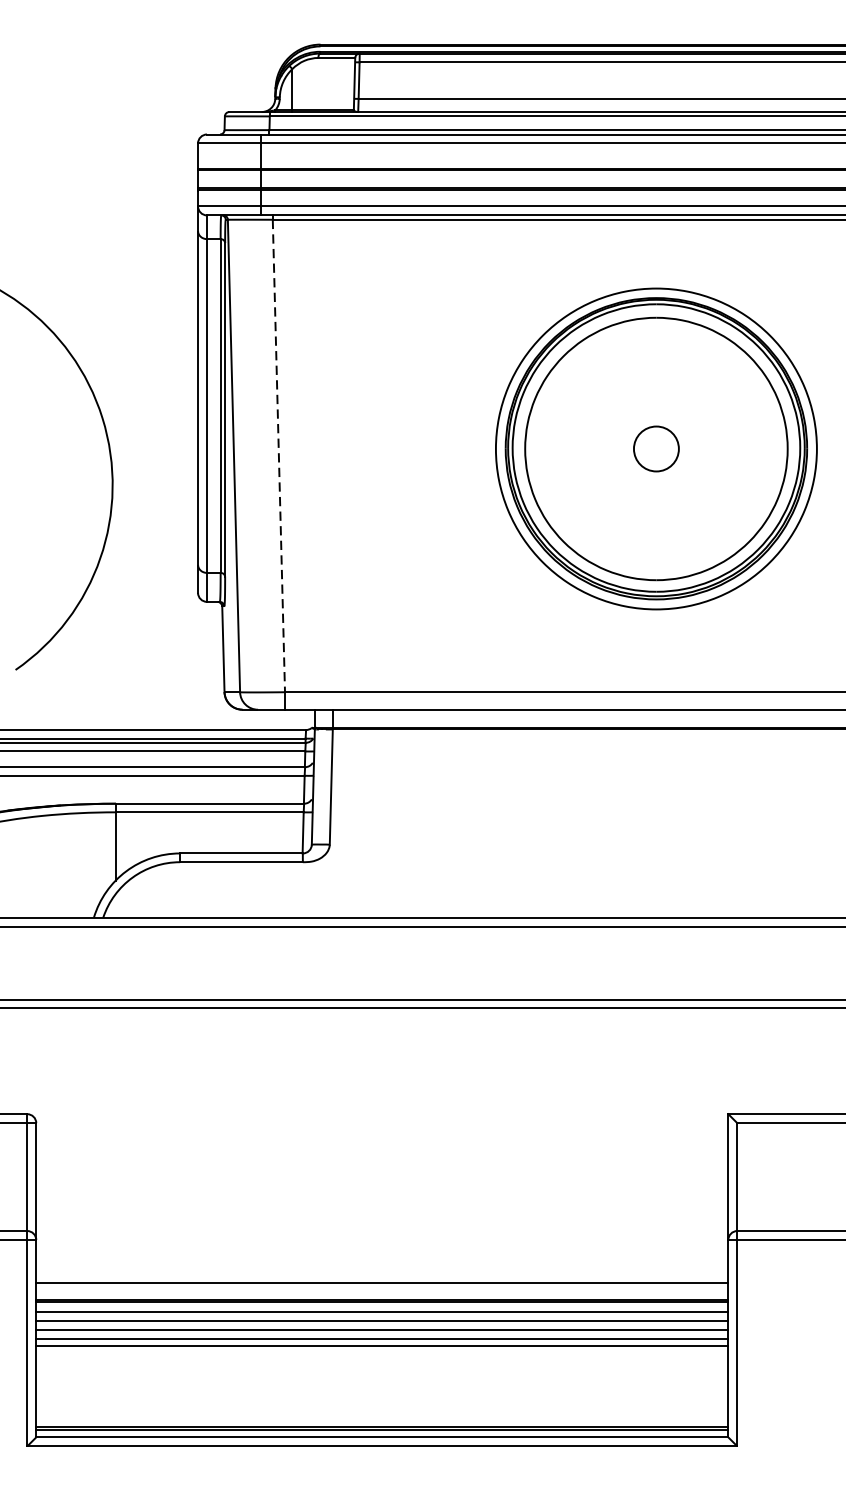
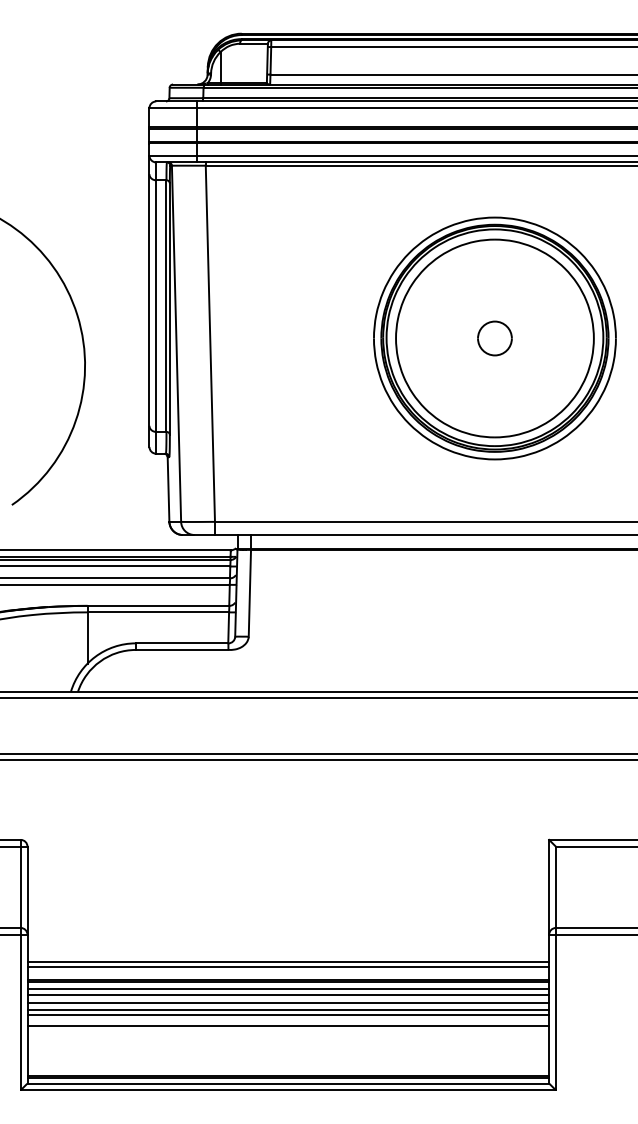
line: (279, 456) -> (210, 344), dashed -> solid
line: (382, 1276) -> (288, 962), added
line: (382, 1360) -> (288, 1025), added

